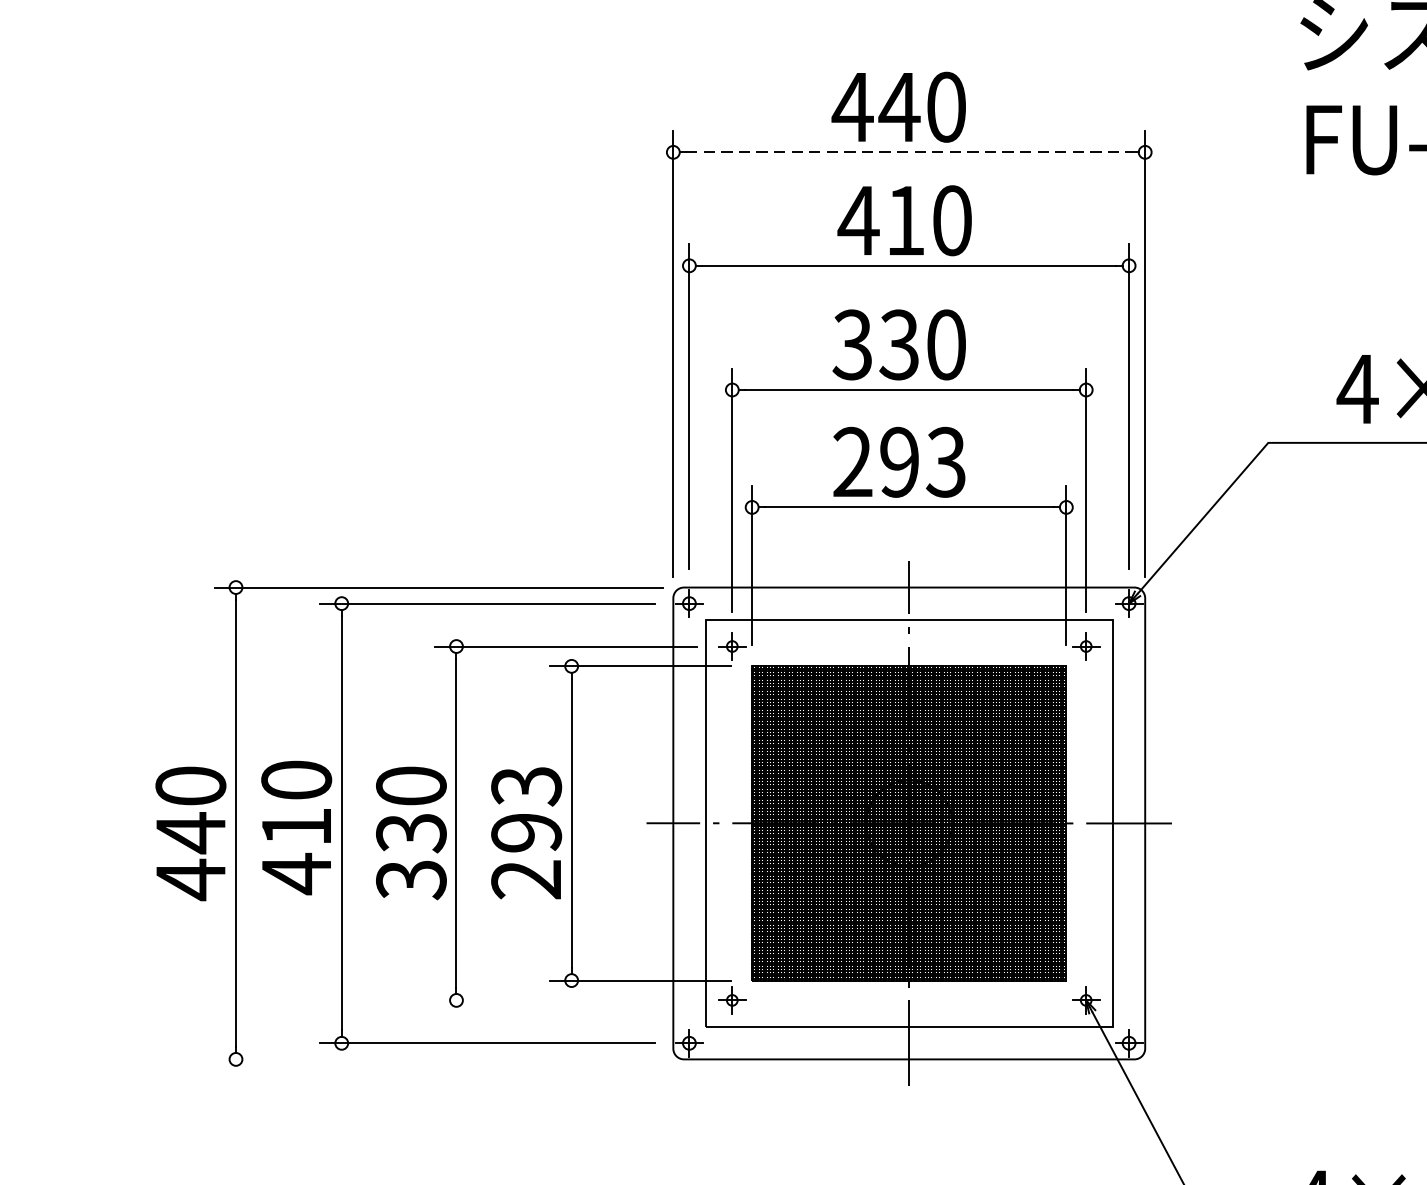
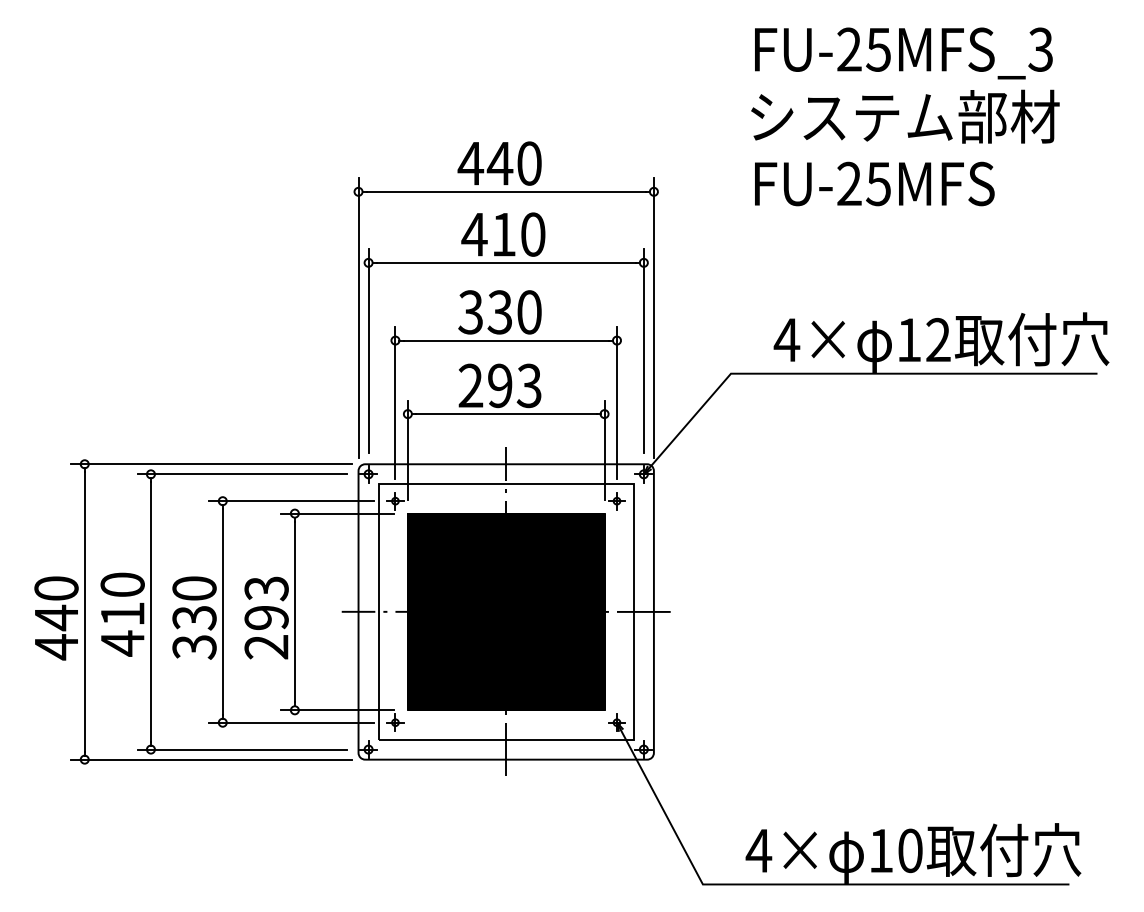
line: (909, 151) -> (506, 191), dashed -> solid
line: (566, 1000) -> (291, 722), added
line: (438, 1059) -> (211, 759), added

